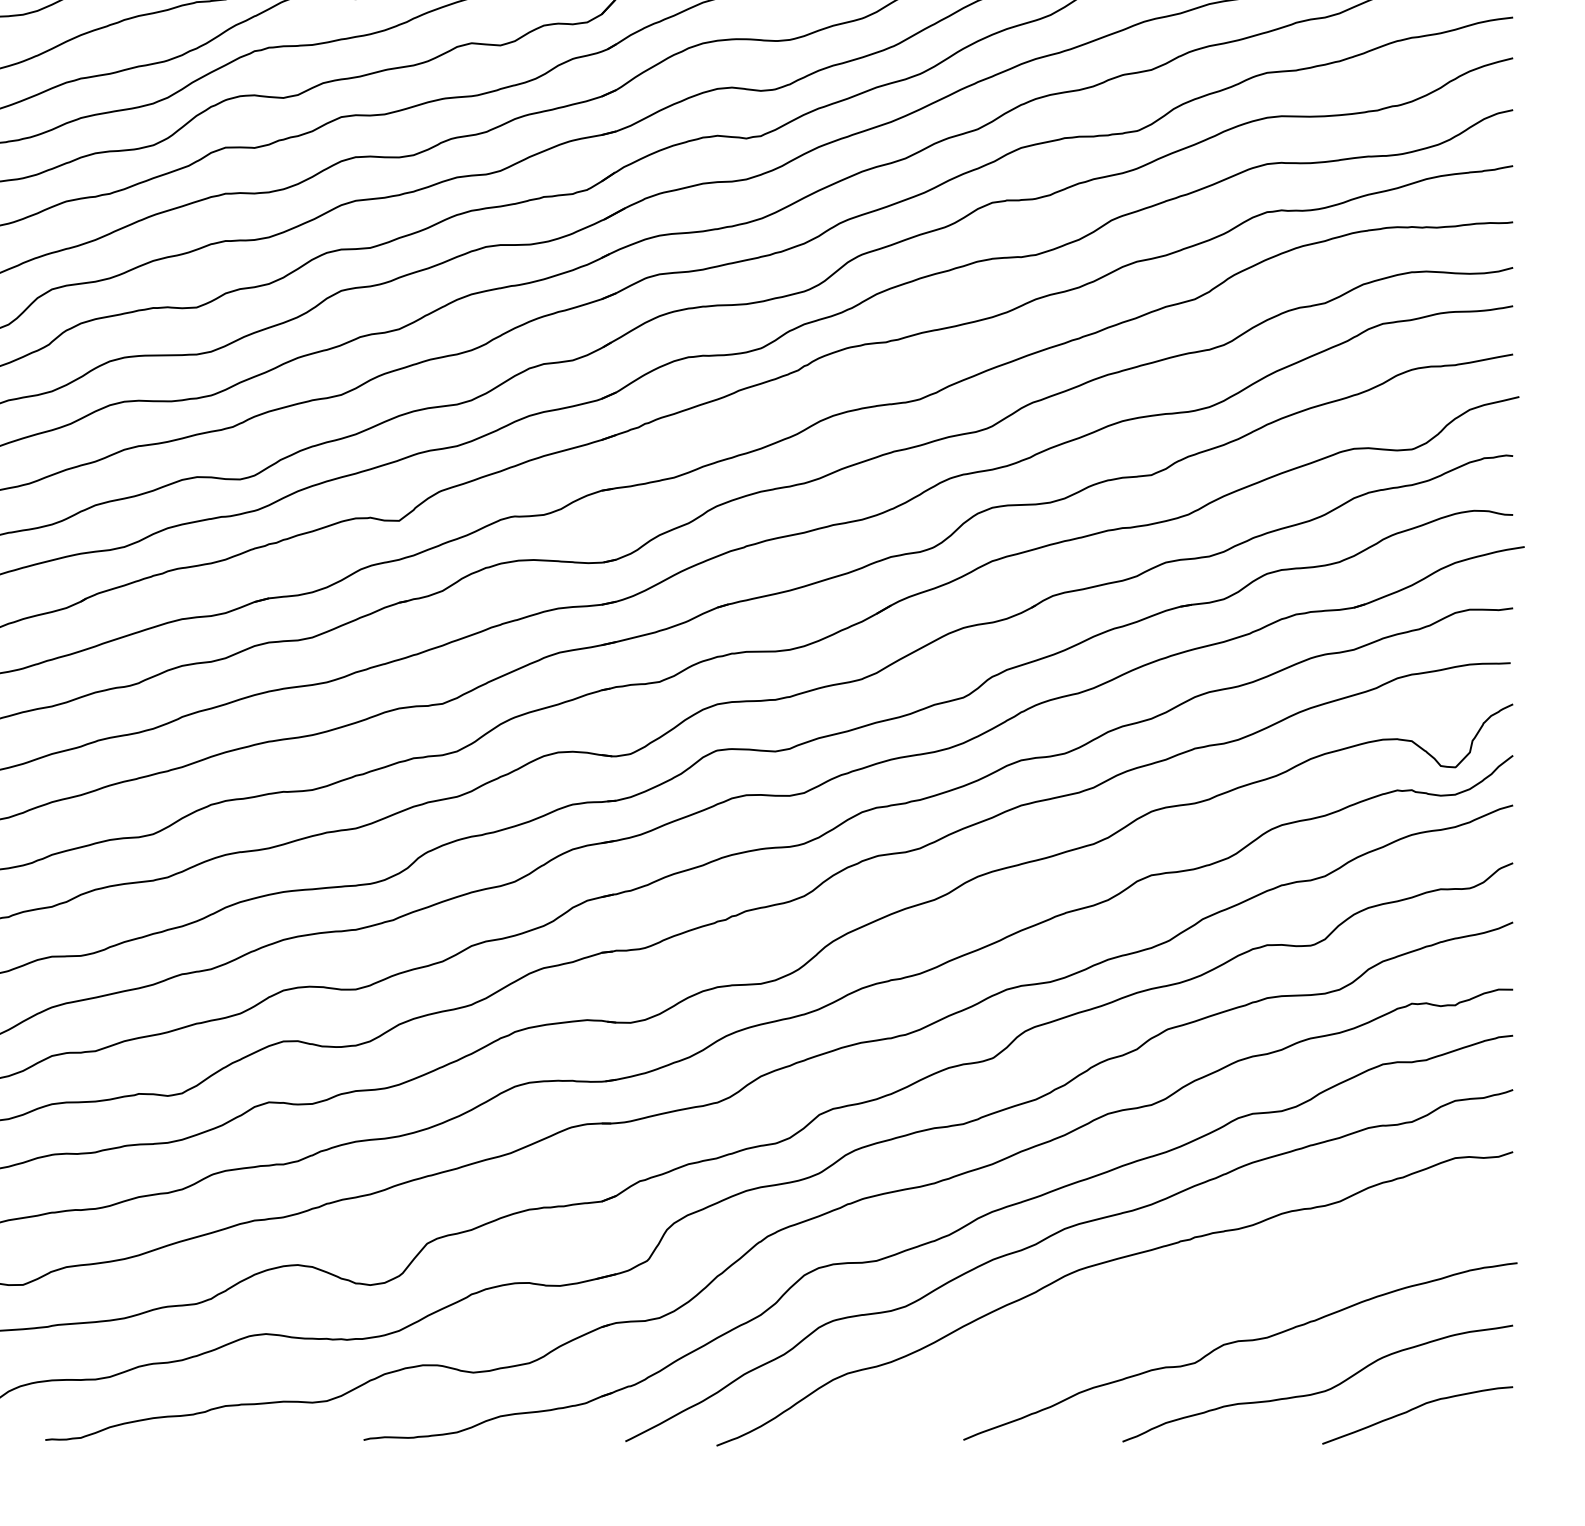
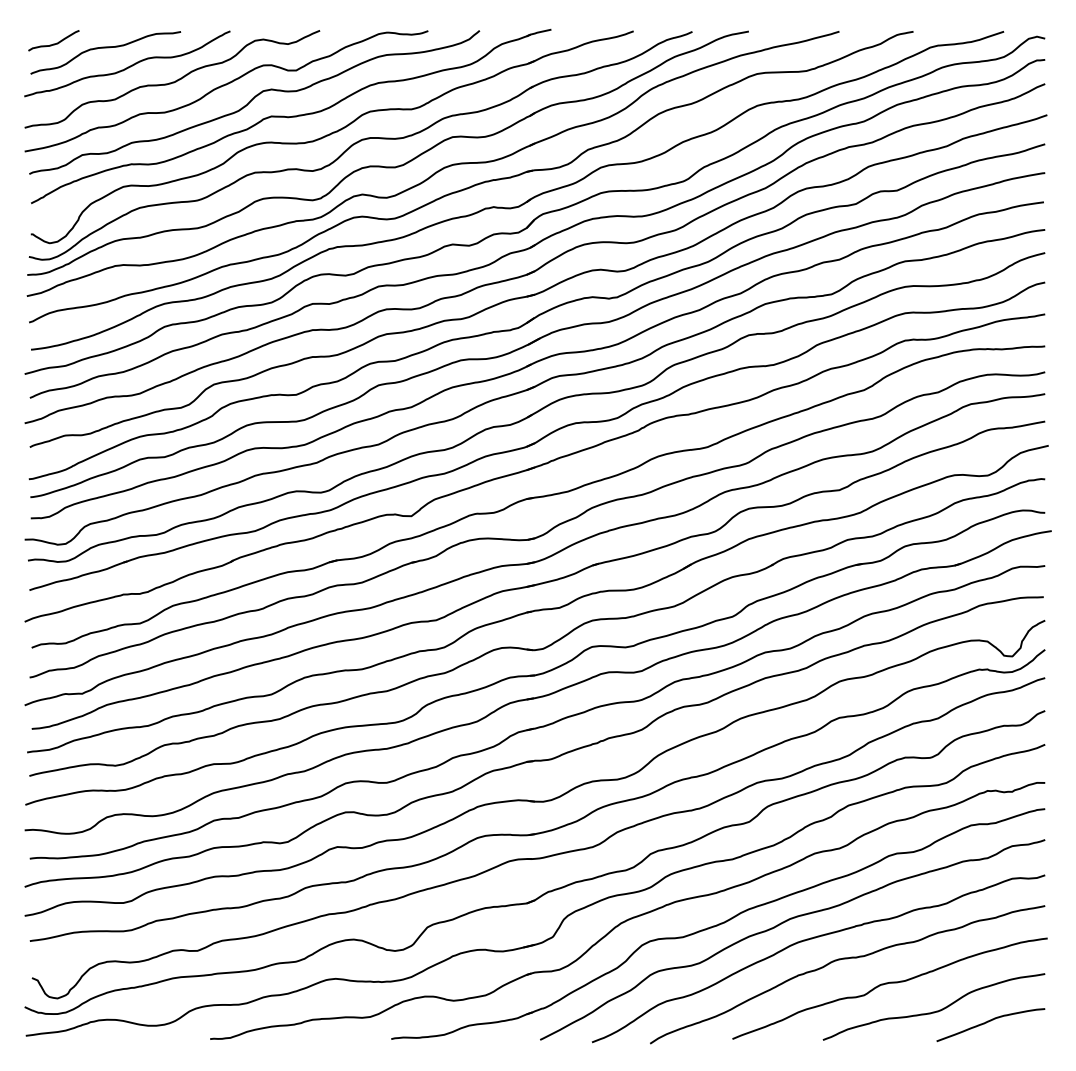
curve: (1165, 1300) -> (847, 959), added

